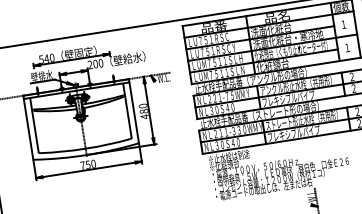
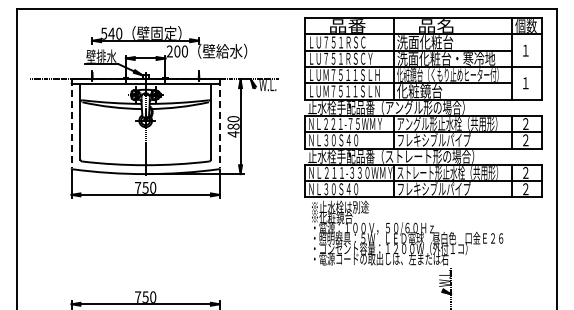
line: (133, 110) -> (219, 123), solid -> dashed
line: (28, 127) -> (71, 123), solid -> dashed

